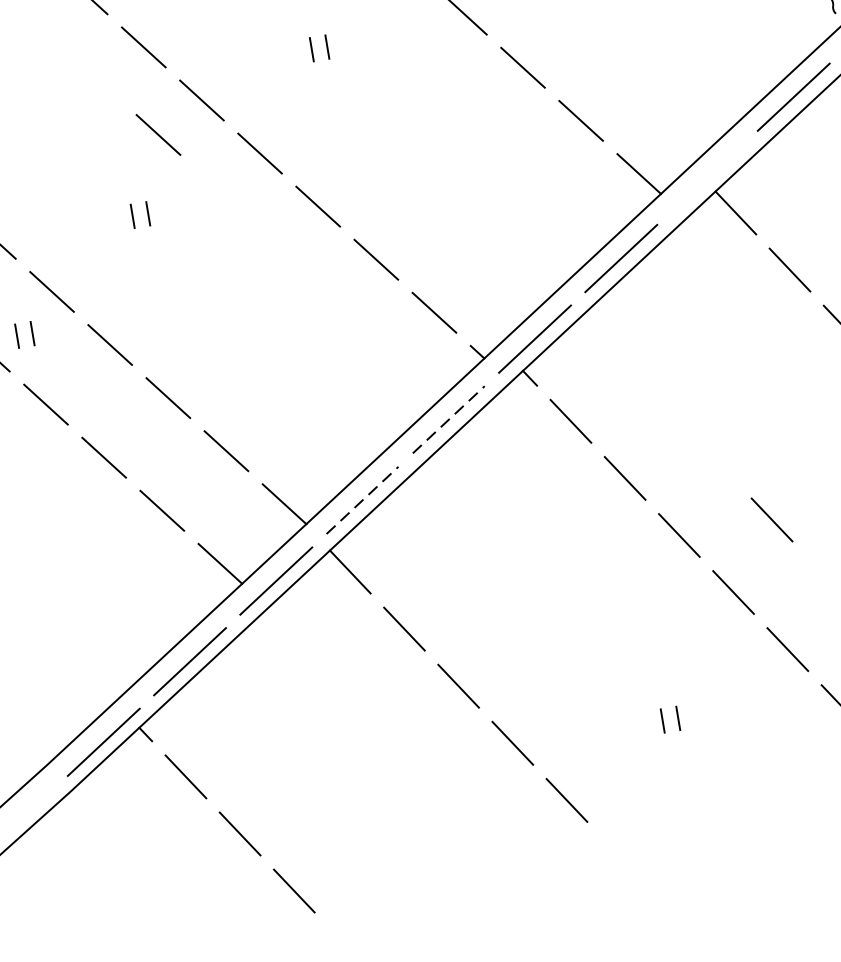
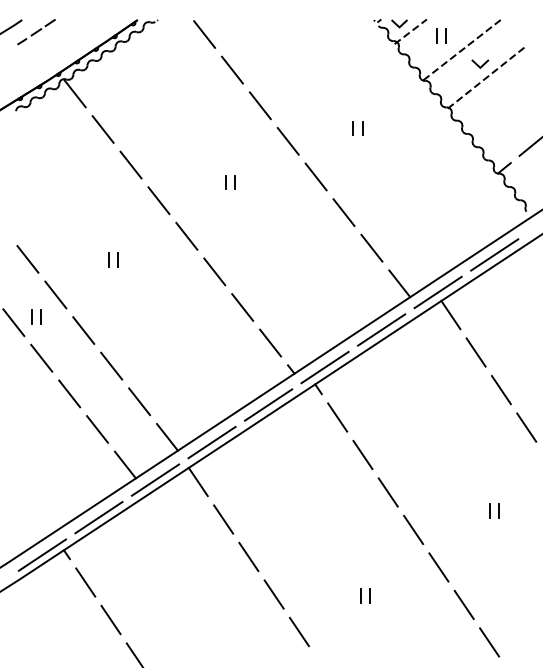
line: (157, 134) -> (130, 215), removed
line: (706, 178) -> (437, 292), added
line: (448, 418) -> (268, 404), dashed -> solid
line: (363, 500) -> (212, 442), dashed -> solid
line: (770, 520) -> (441, 492), removed

